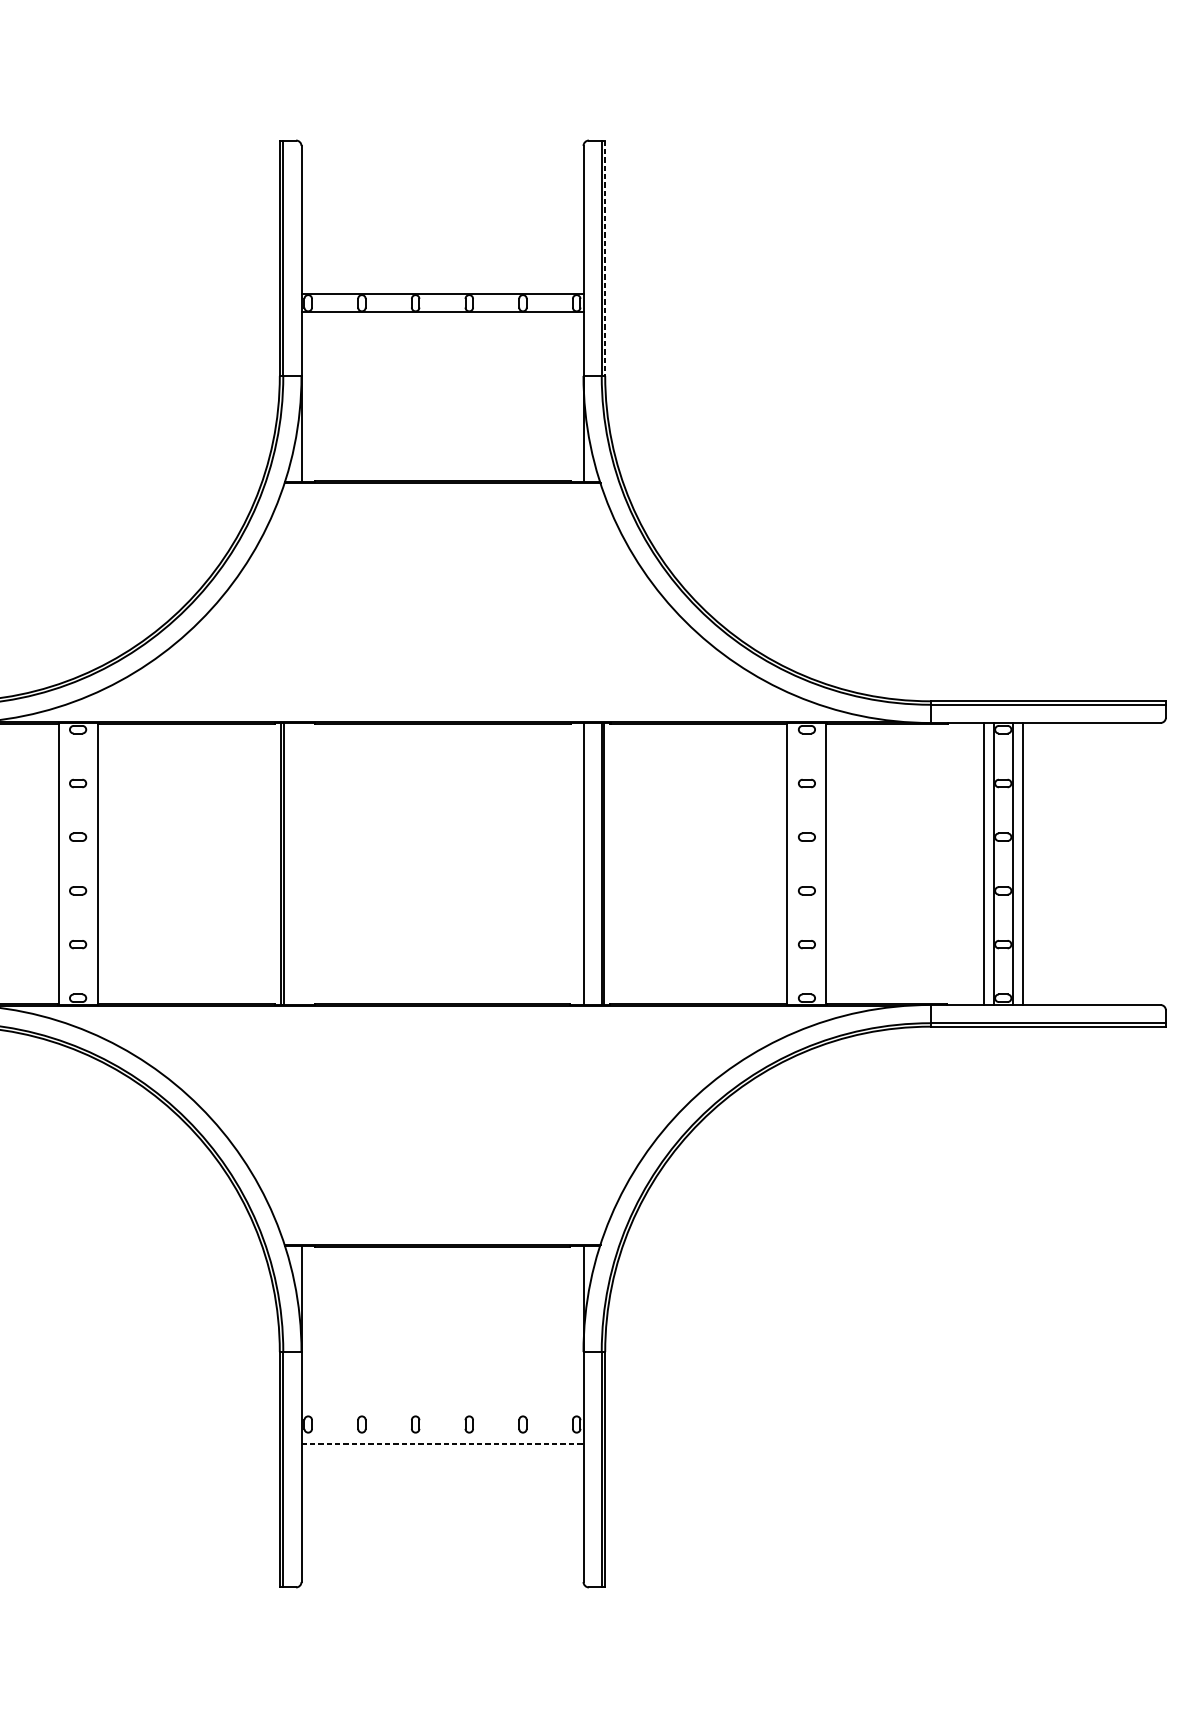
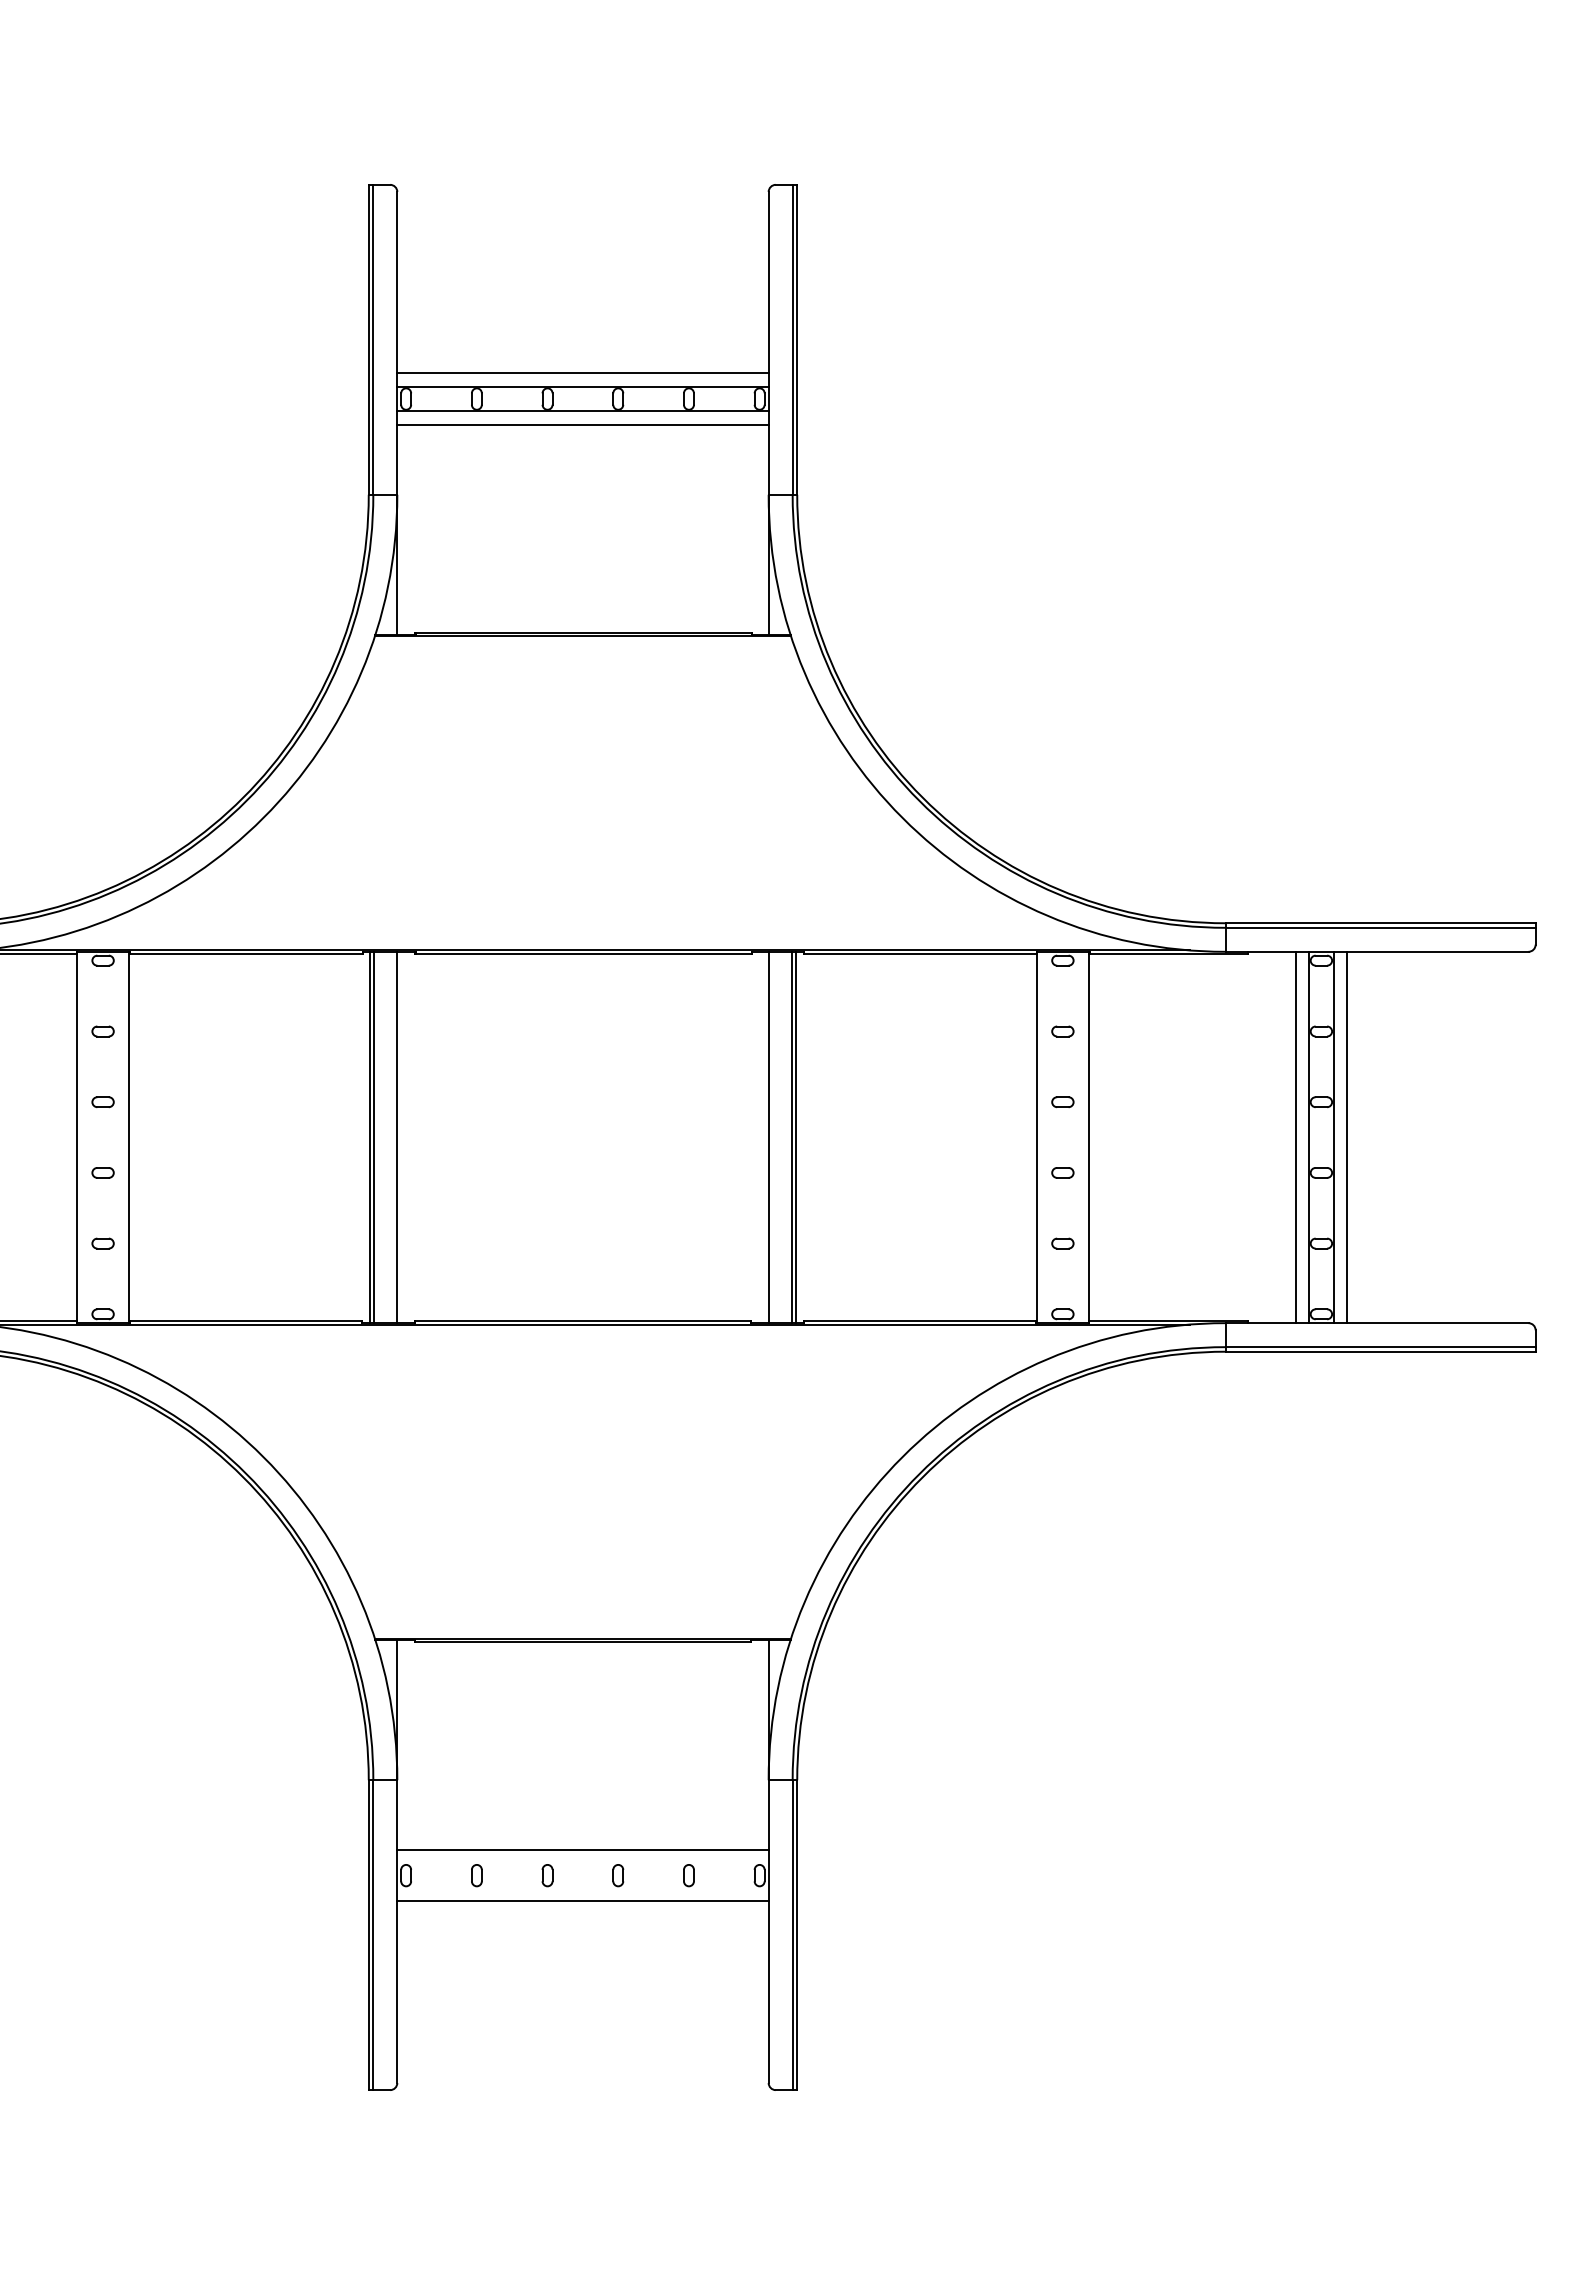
line: (605, 257) -> (797, 339), dashed -> solid
line: (442, 283) -> (582, 373), added
line: (442, 322) -> (582, 424), added
line: (301, 864) -> (397, 1137), added
line: (442, 1404) -> (582, 1849), added
line: (442, 1444) -> (583, 1901), dashed -> solid

